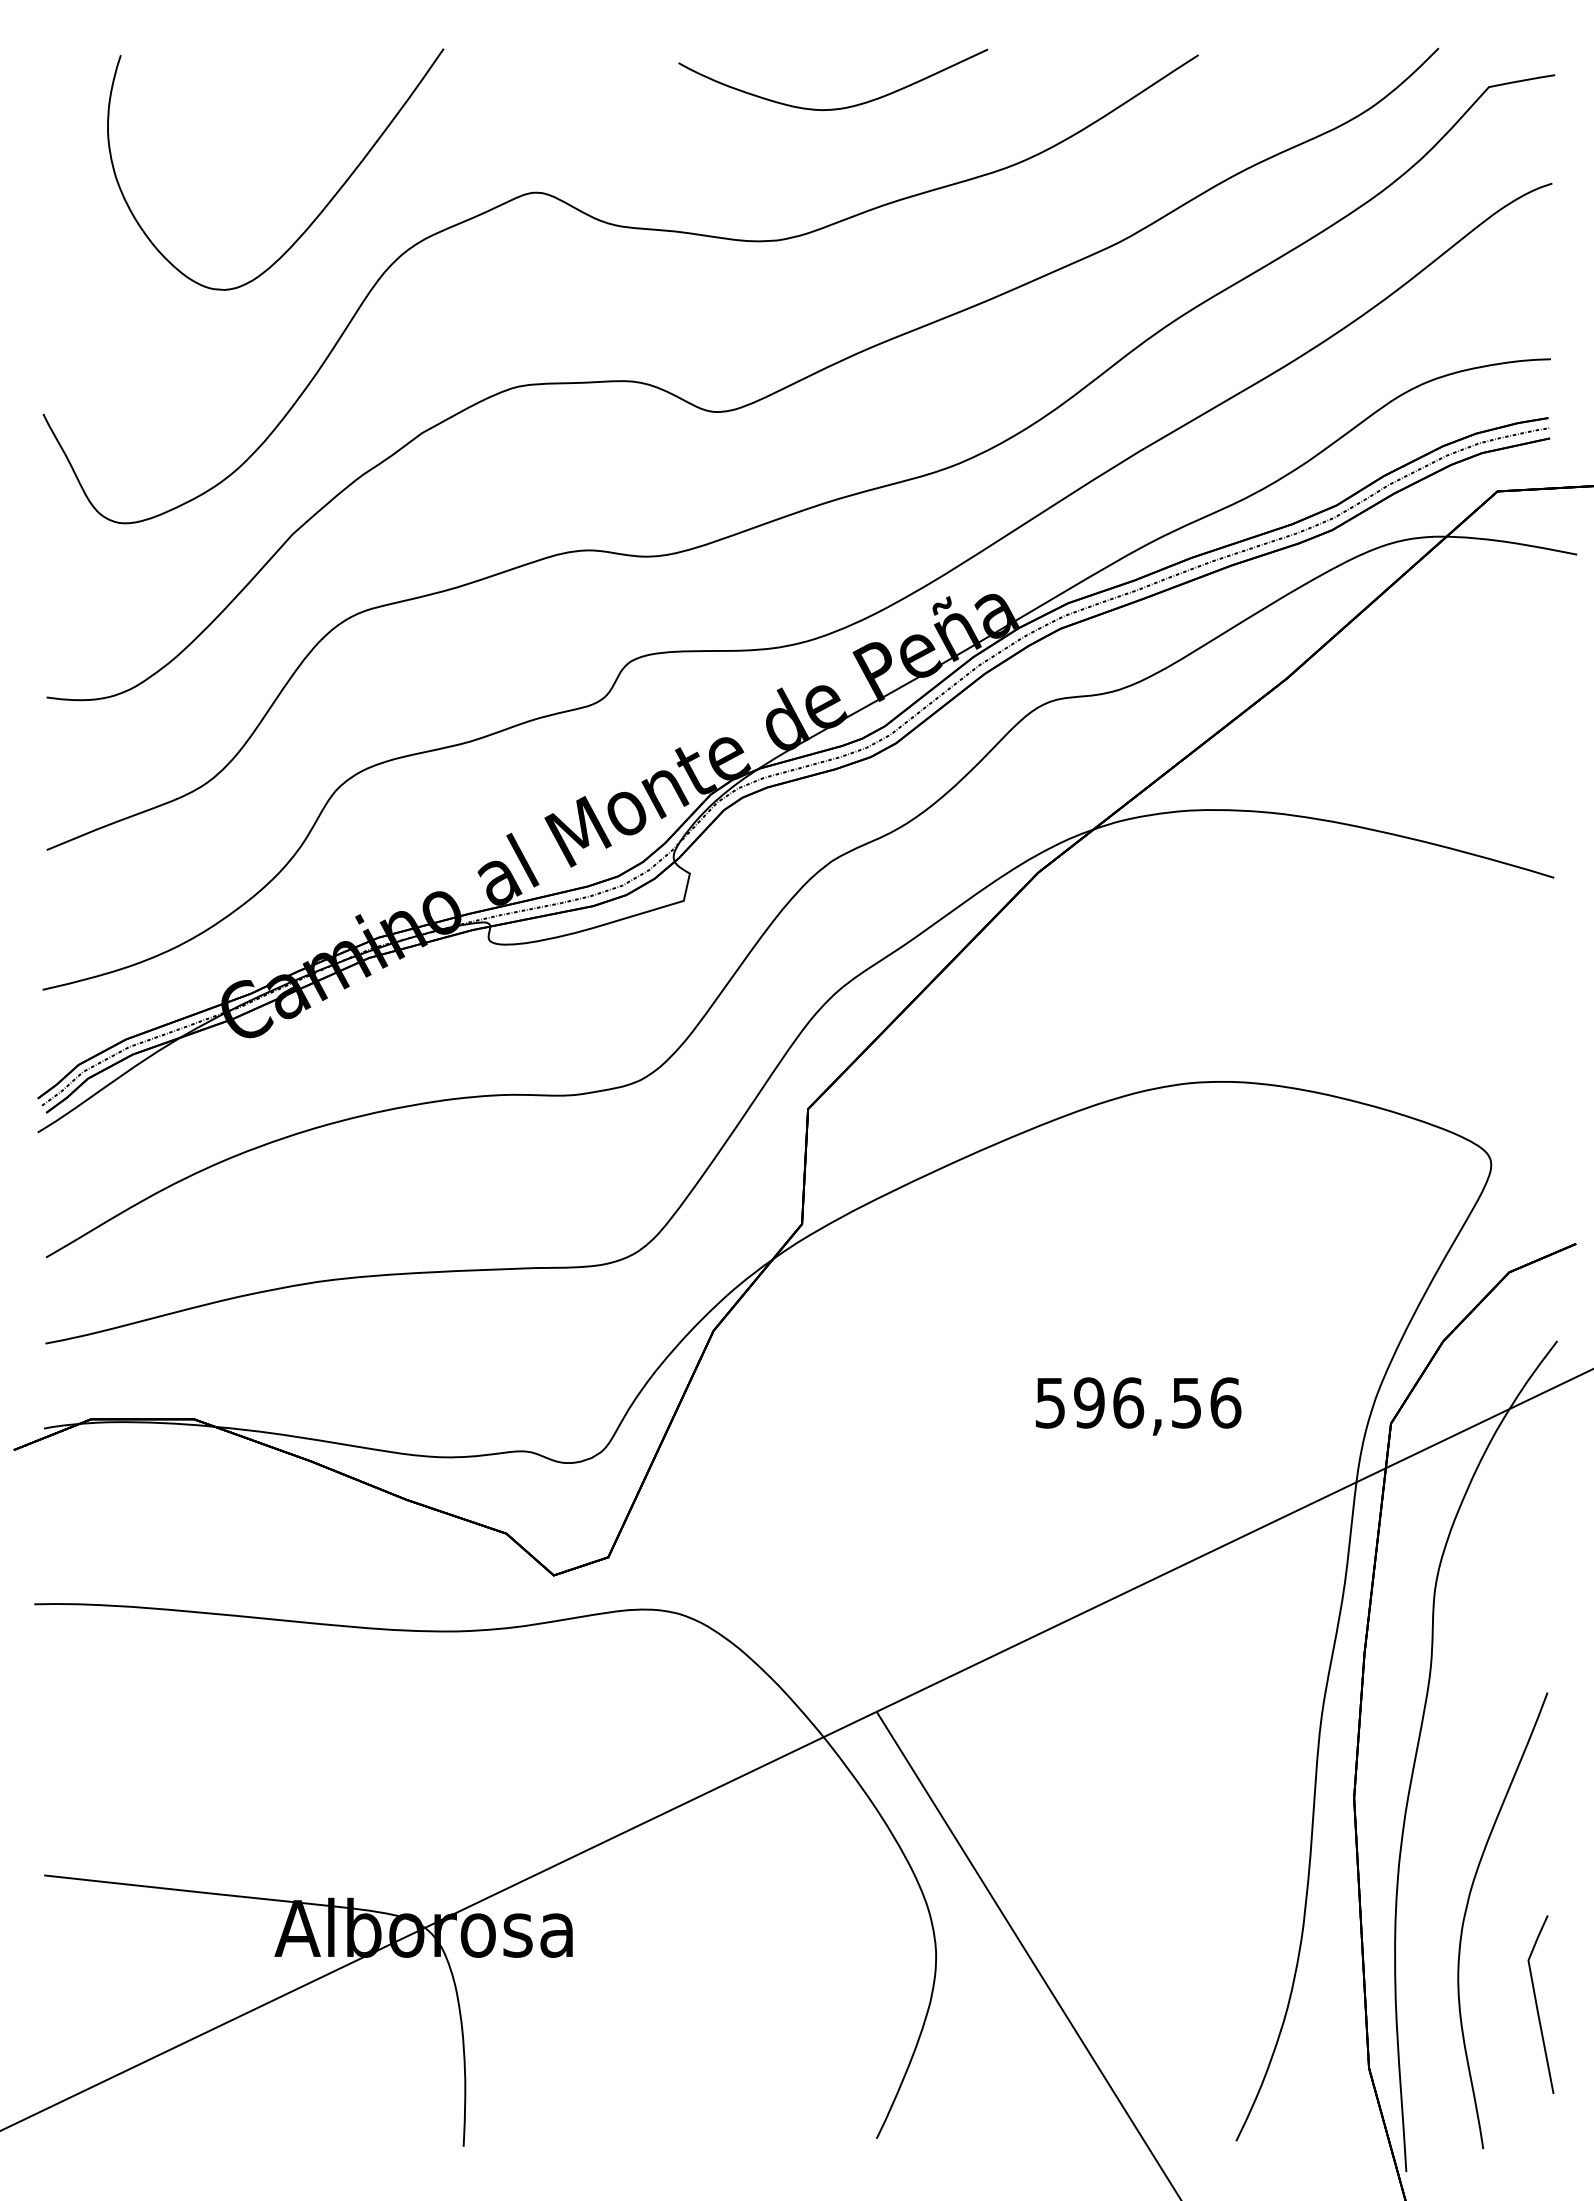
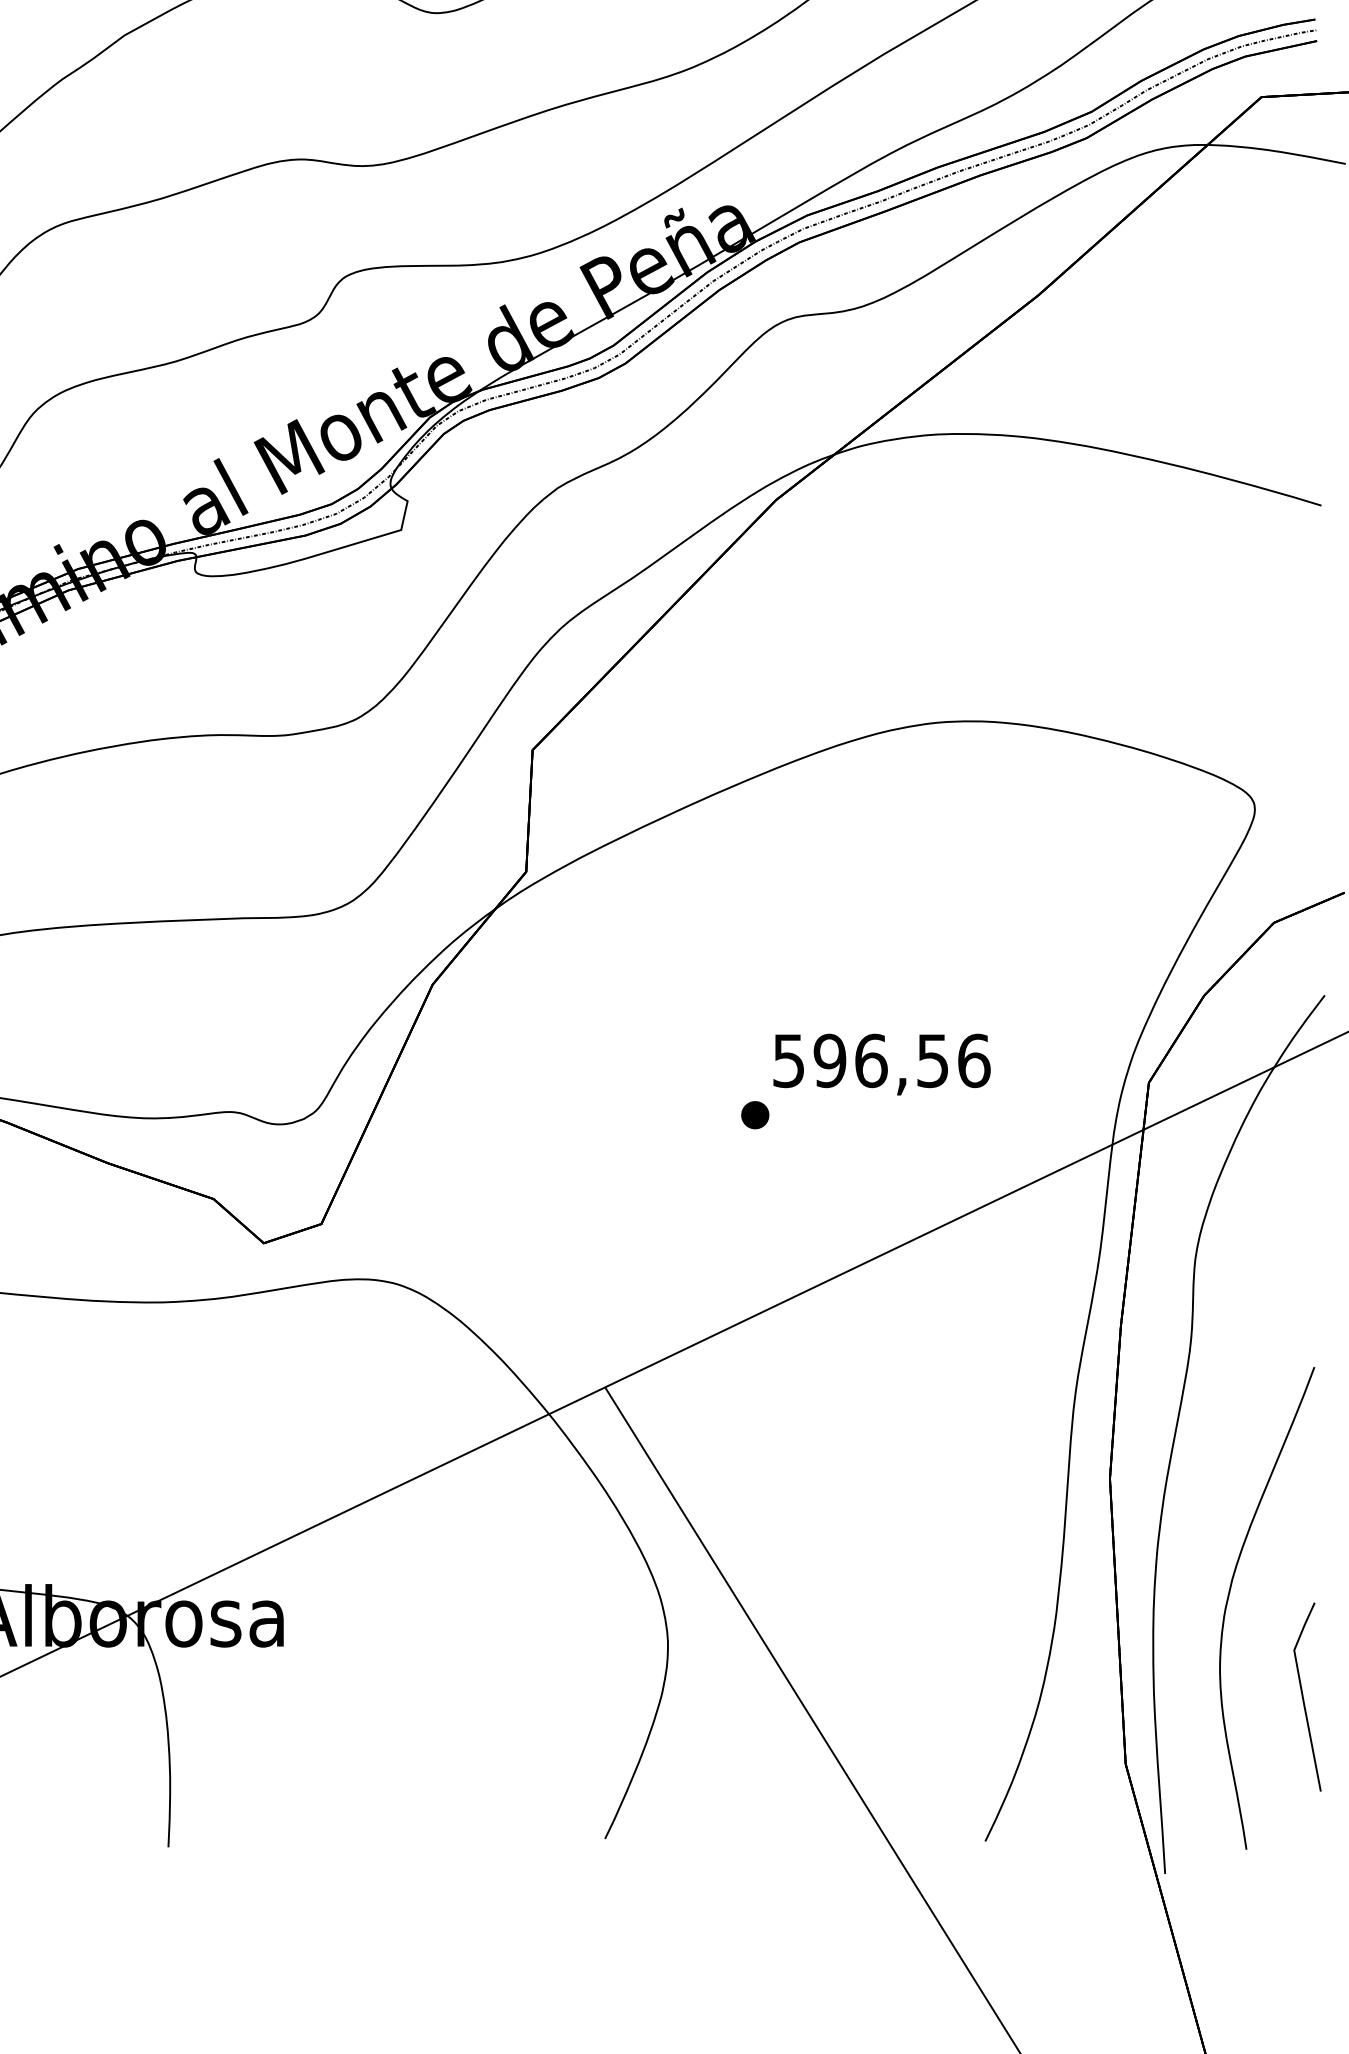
part: (1018, 1454) -> (755, 1115), added

